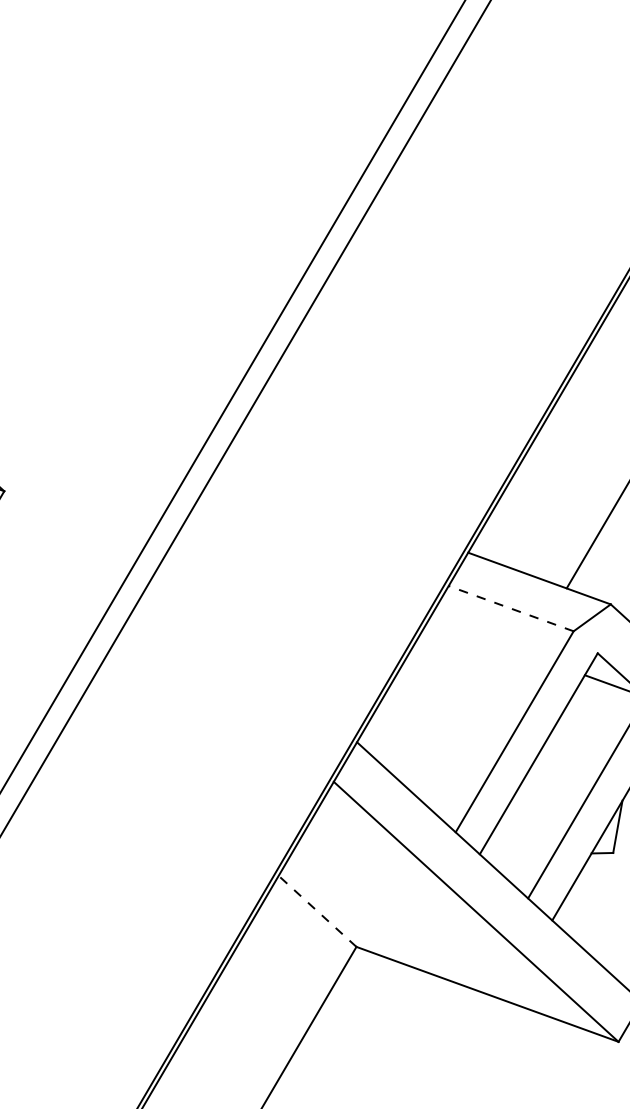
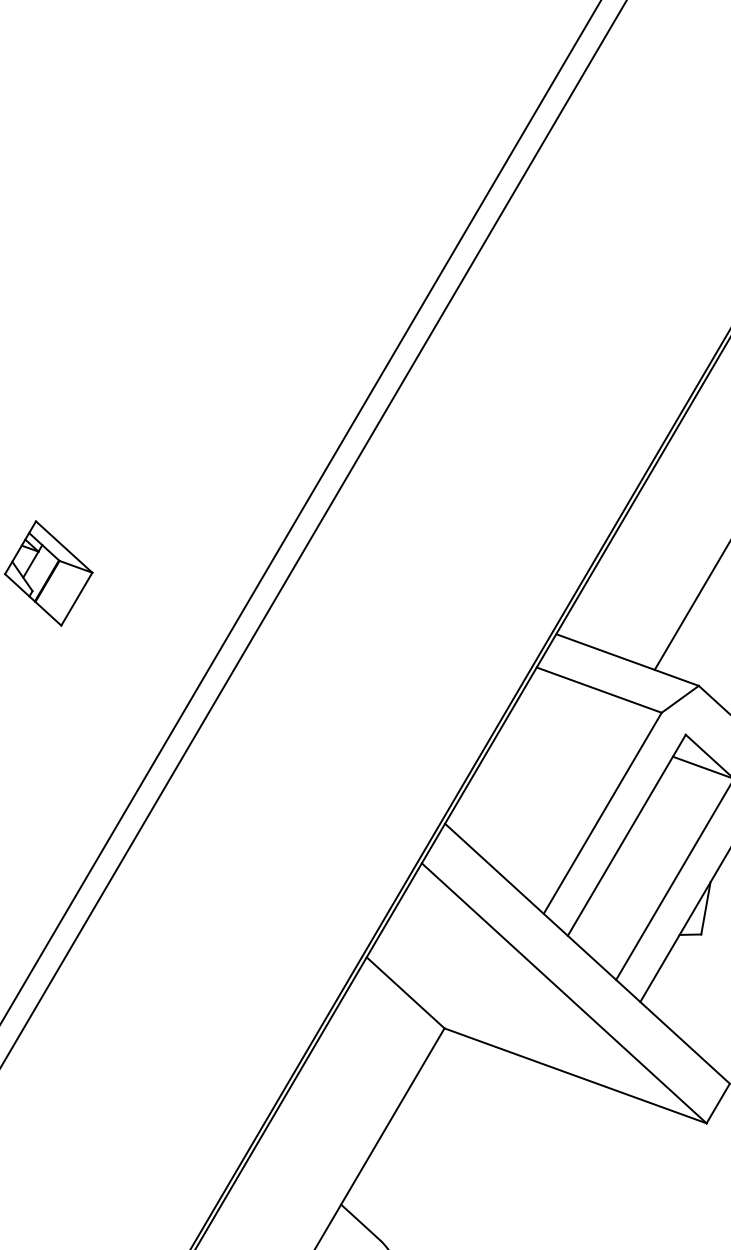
line: (510, 608) -> (598, 689), dashed -> solid
line: (317, 911) -> (405, 992), dashed -> solid

